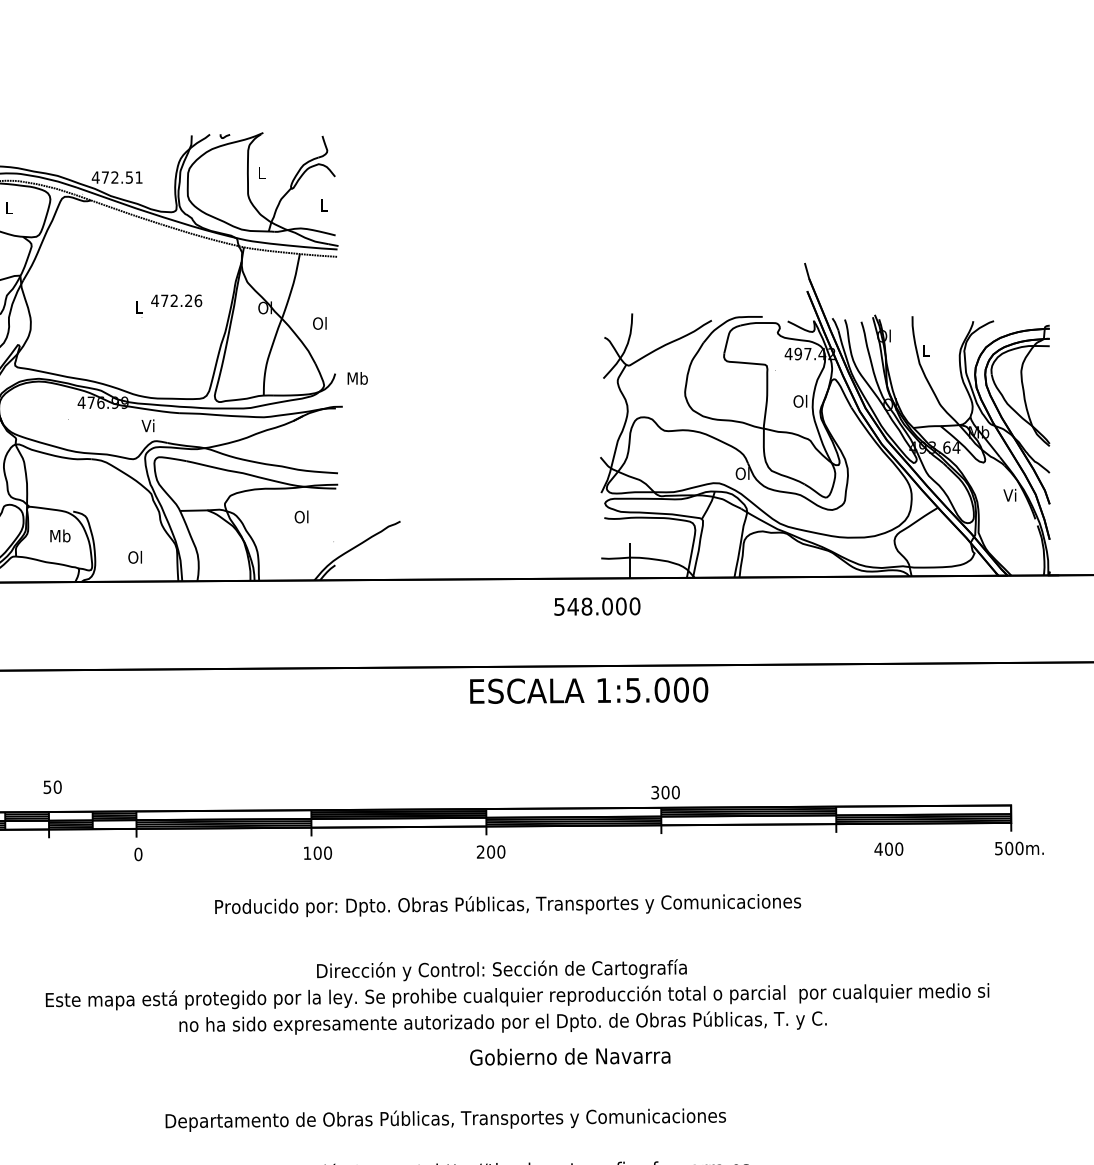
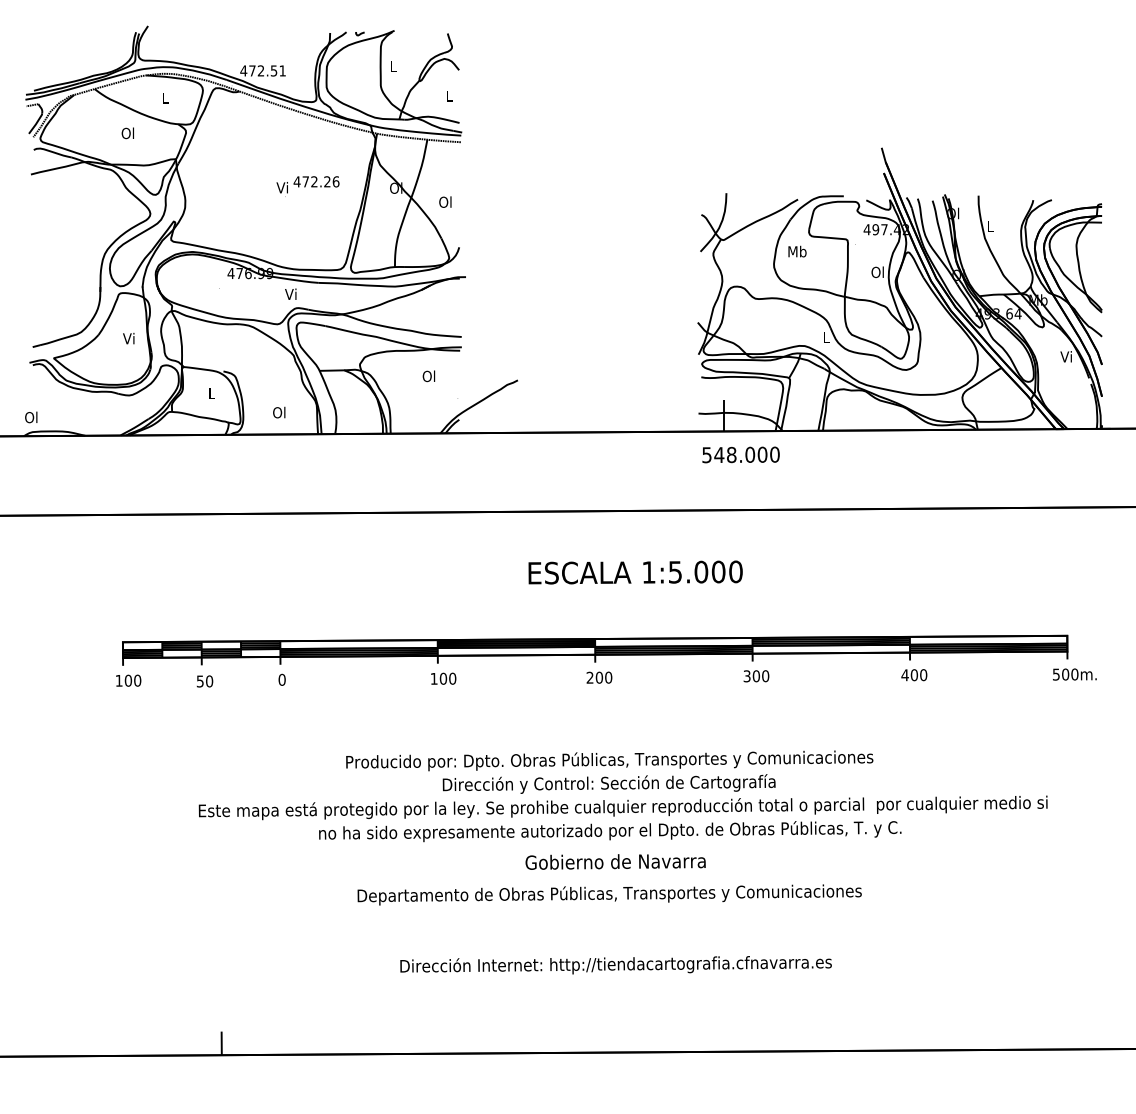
text: (137, 307) -> (281, 187), L -> Vi
text: (357, 378) -> (797, 251), moved
text: (742, 473) -> (825, 337), Ol -> L
text: (59, 536) -> (211, 393), Mb -> L
text: (596, 606) -> (740, 454), moved
text: (588, 690) -> (635, 572), moved
text: (52, 787) -> (204, 681), moved
text: (665, 792) -> (756, 676), moved
text: (889, 849) -> (914, 675), moved
text: (507, 905) -> (609, 760), moved
text: (570, 1056) -> (615, 861), moved
text: (445, 1119) -> (609, 894), moved

